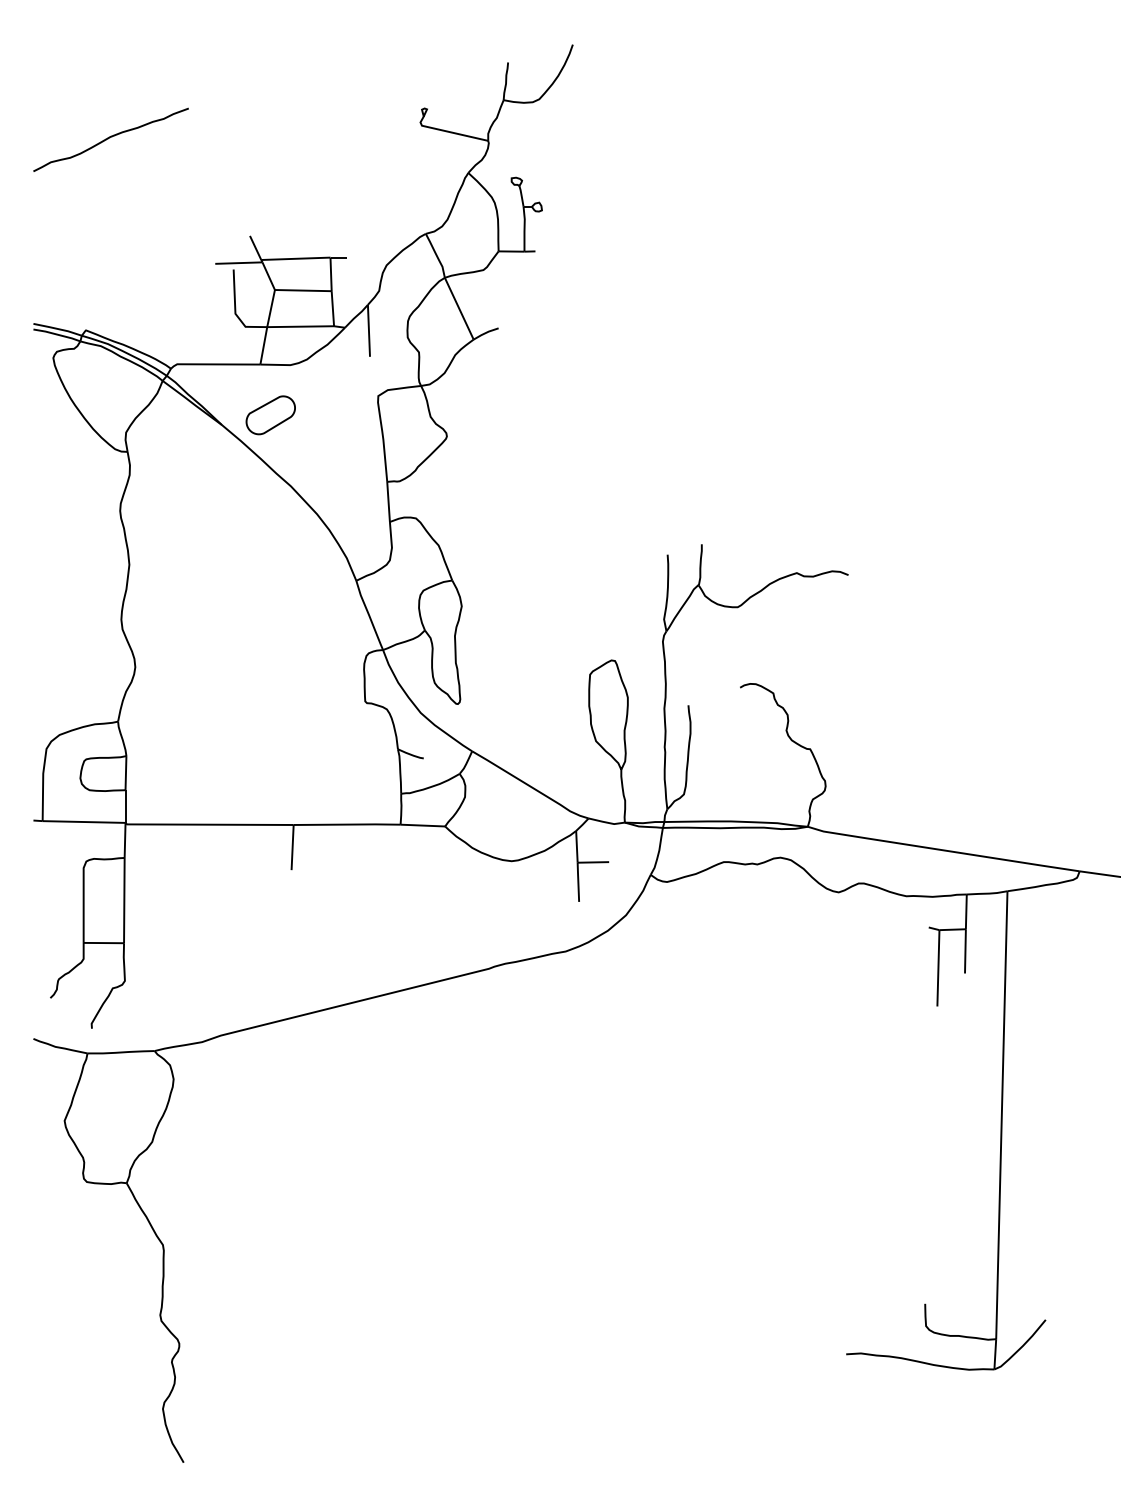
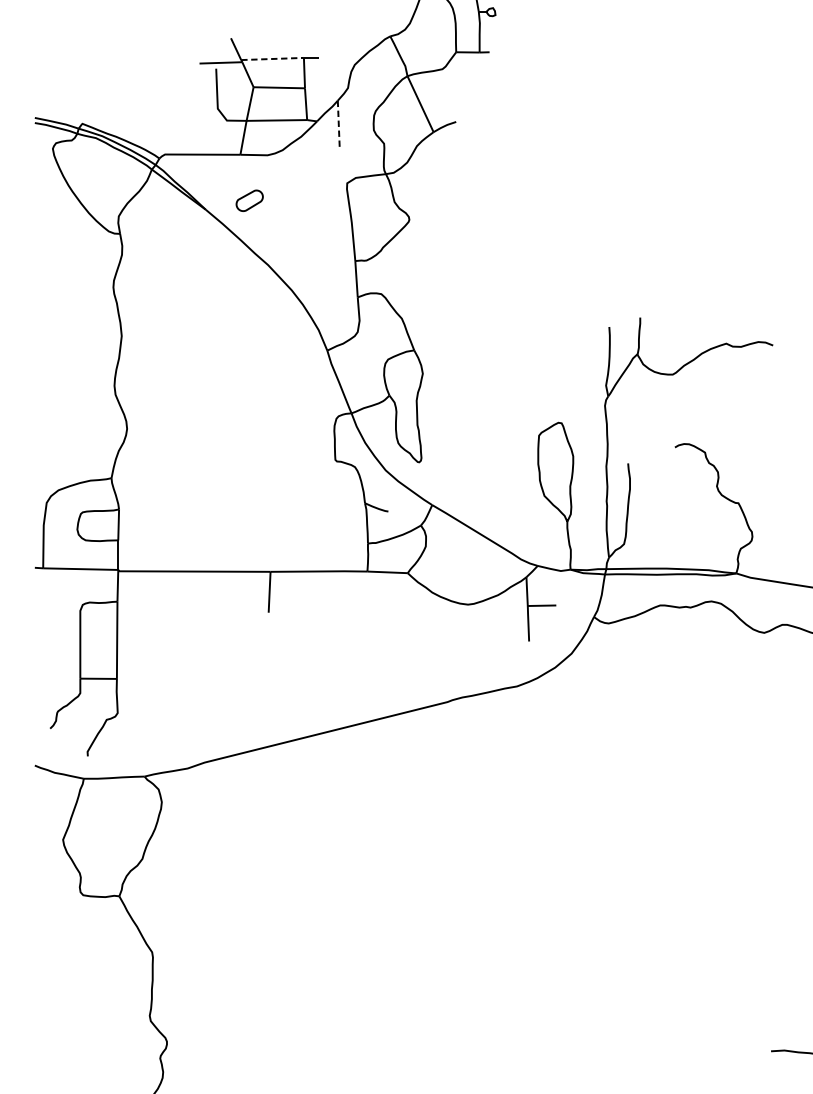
line: (295, 258) -> (272, 58), solid -> dashed
line: (368, 331) -> (338, 124), solid -> dashed
part: (270, 415) -> (249, 200), size x0.6

